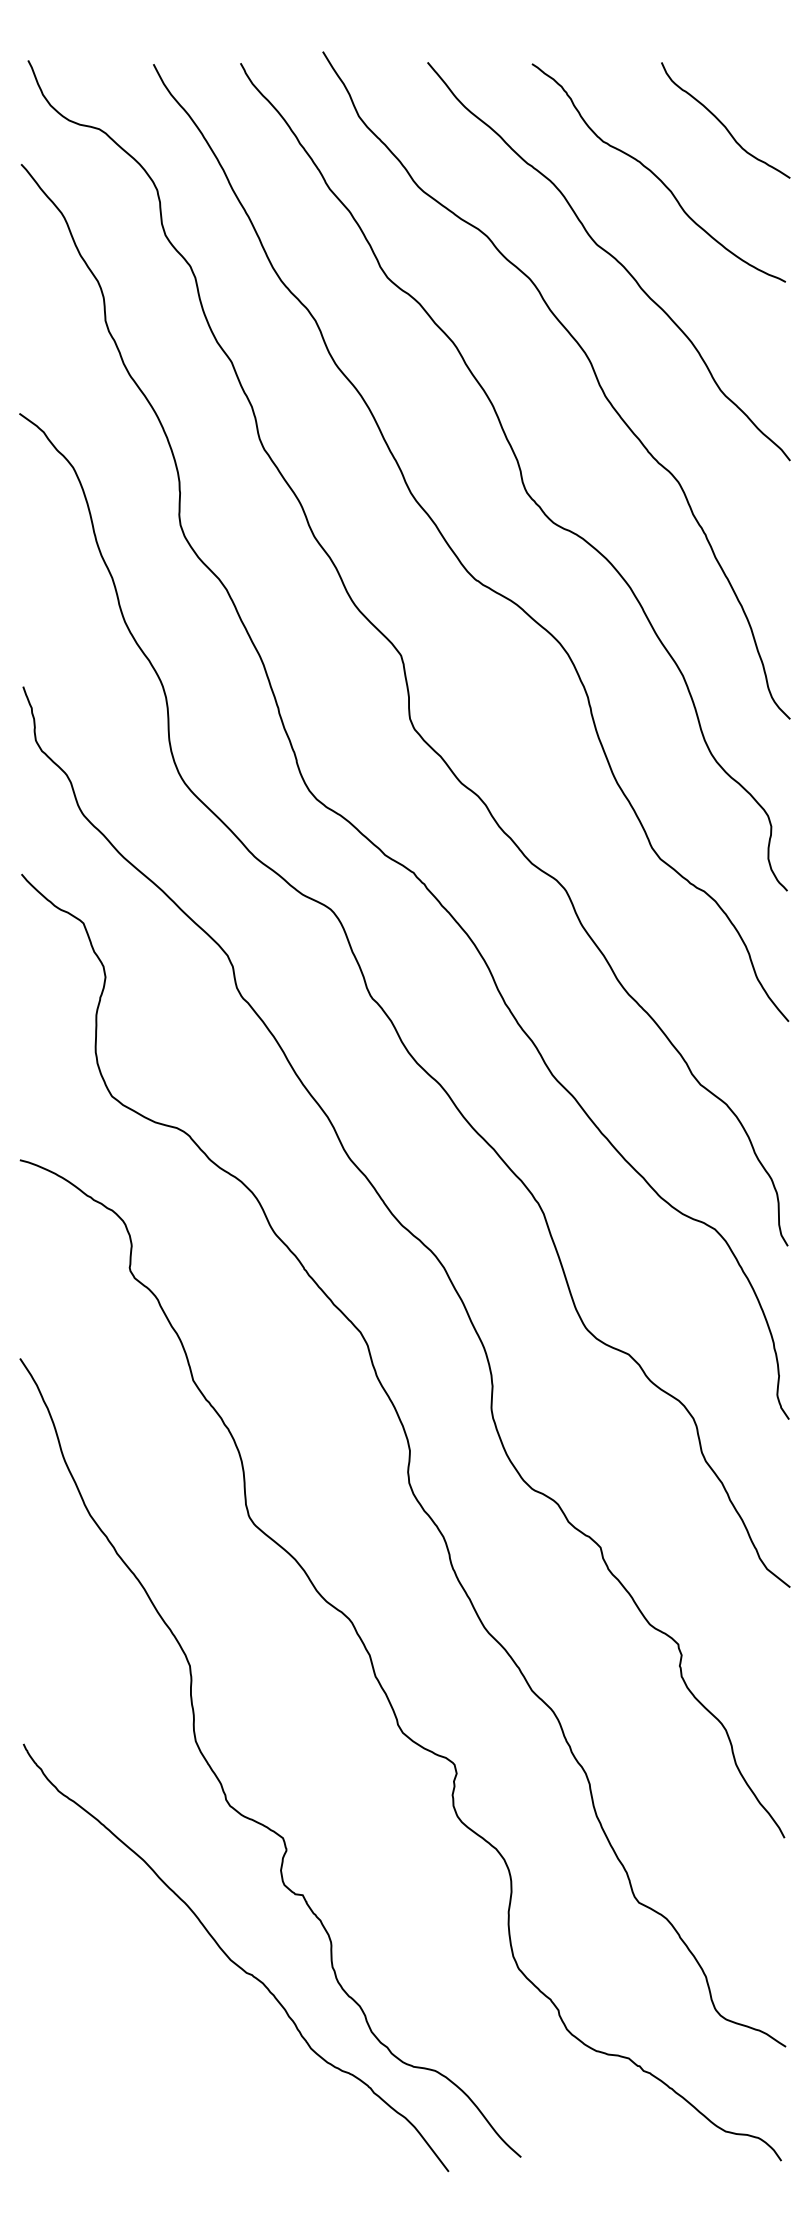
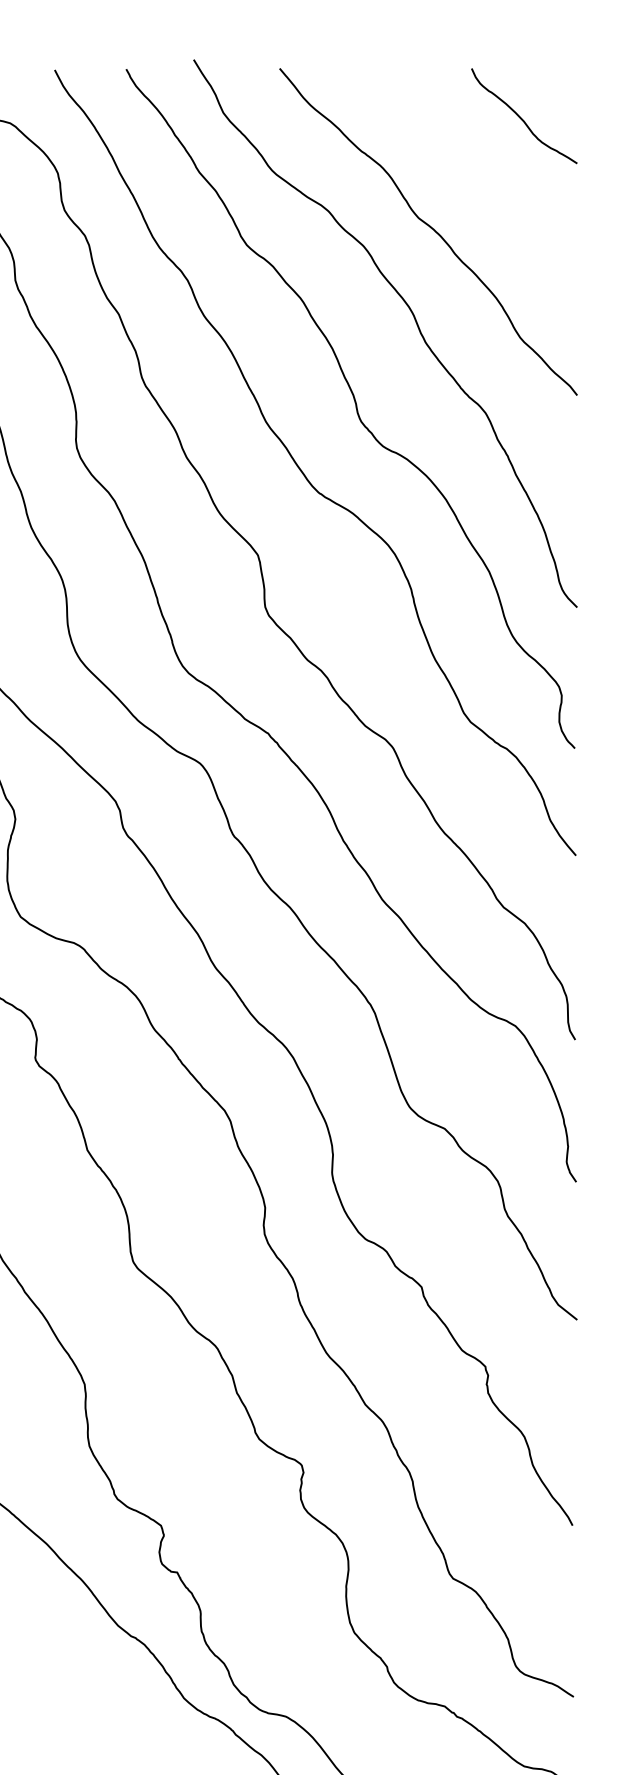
curve: (655, 174) -> (466, 160), removed

